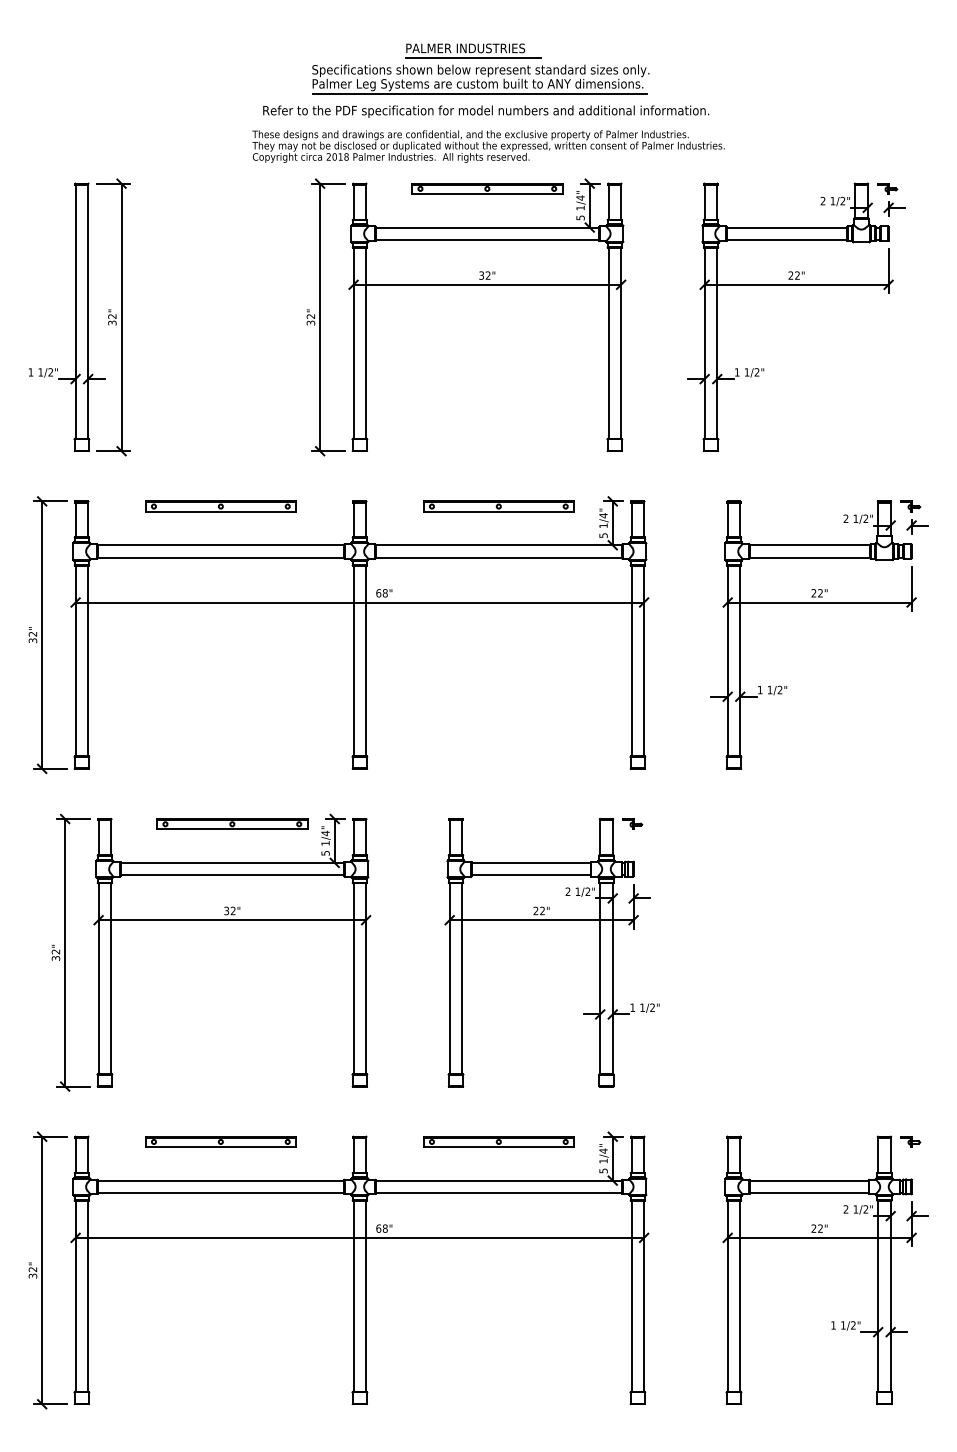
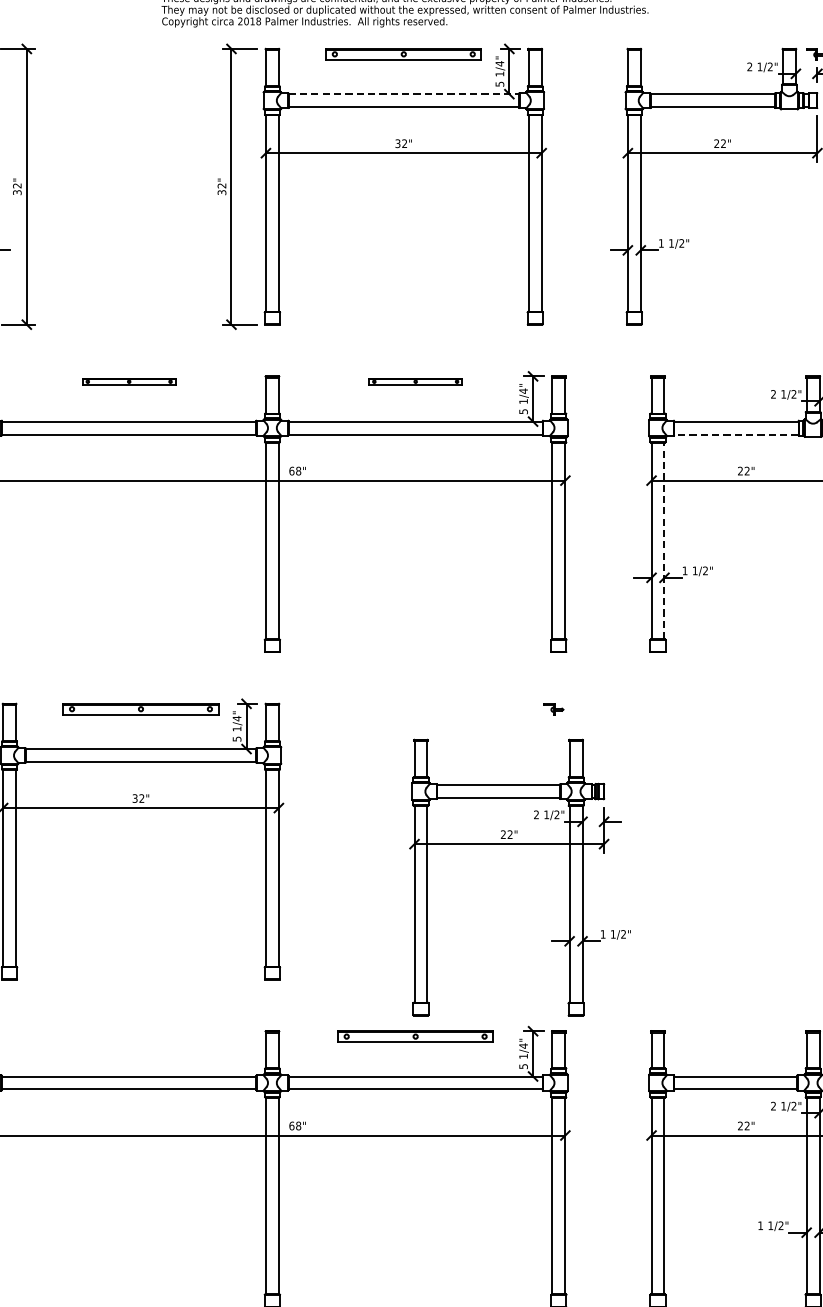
line: (487, 227) -> (403, 94), solid -> dashed
part: (220, 506) -> (128, 381), size x0.6
part: (498, 506) -> (415, 381), size x0.6
line: (809, 557) -> (735, 434), solid -> dashed
line: (740, 660) -> (664, 540), solid -> dashed
part: (551, 920) -> (519, 844), moved
part: (220, 1141) -> (128, 1036), removed

